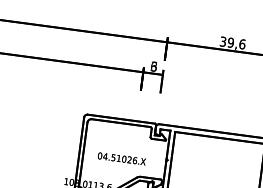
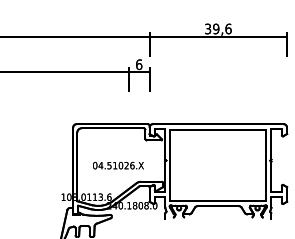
text: (154, 66) -> (139, 64), 3 -> 6

